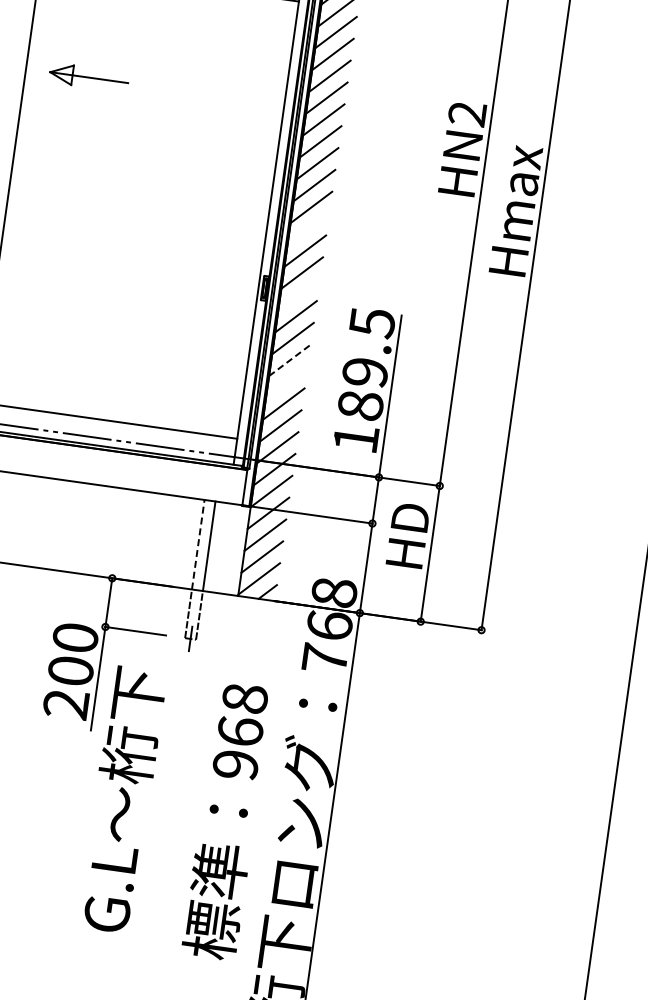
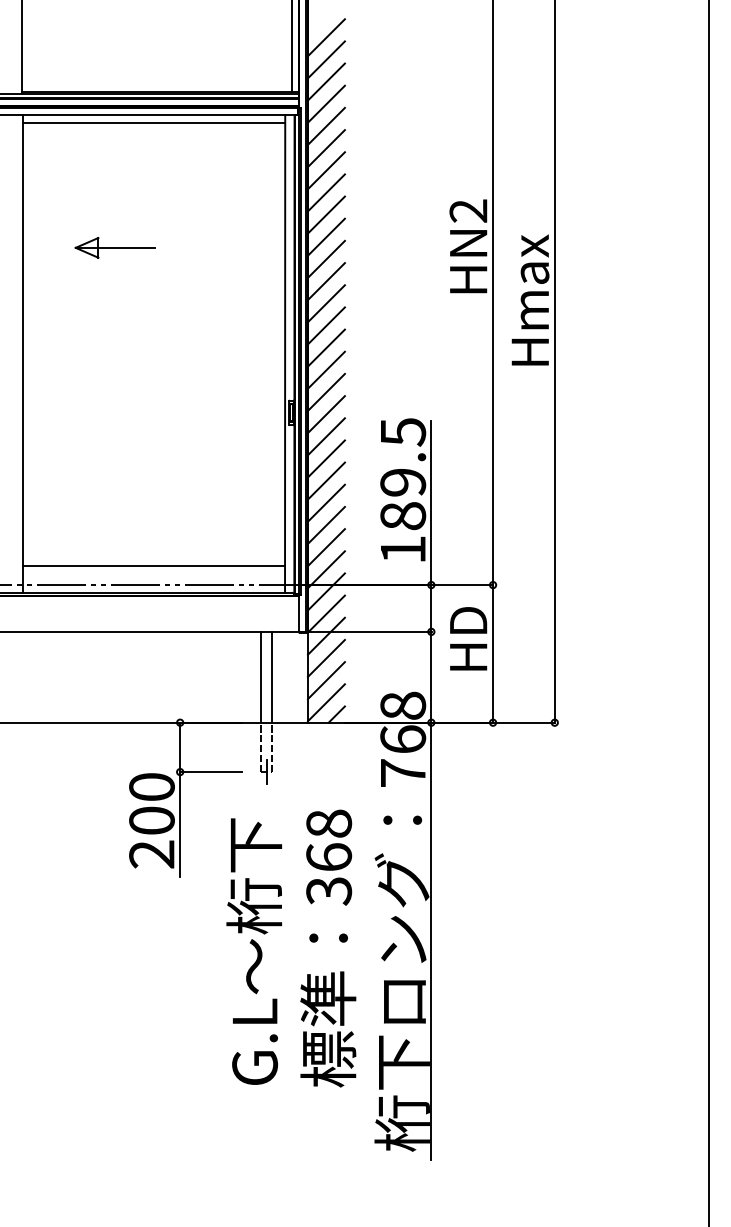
part: (88, 77) -> (114, 247), moved
line: (307, 228) -> (325, 347), added
line: (298, 294) -> (325, 414), added
line: (290, 359) -> (326, 480), dashed -> solid
line: (286, 381) -> (325, 502), added
line: (198, 544) -> (261, 676), dashed -> solid
text: (236, 765) -> (329, 891), 968 -> 368
text: (121, 799) -> (253, 951), moved

